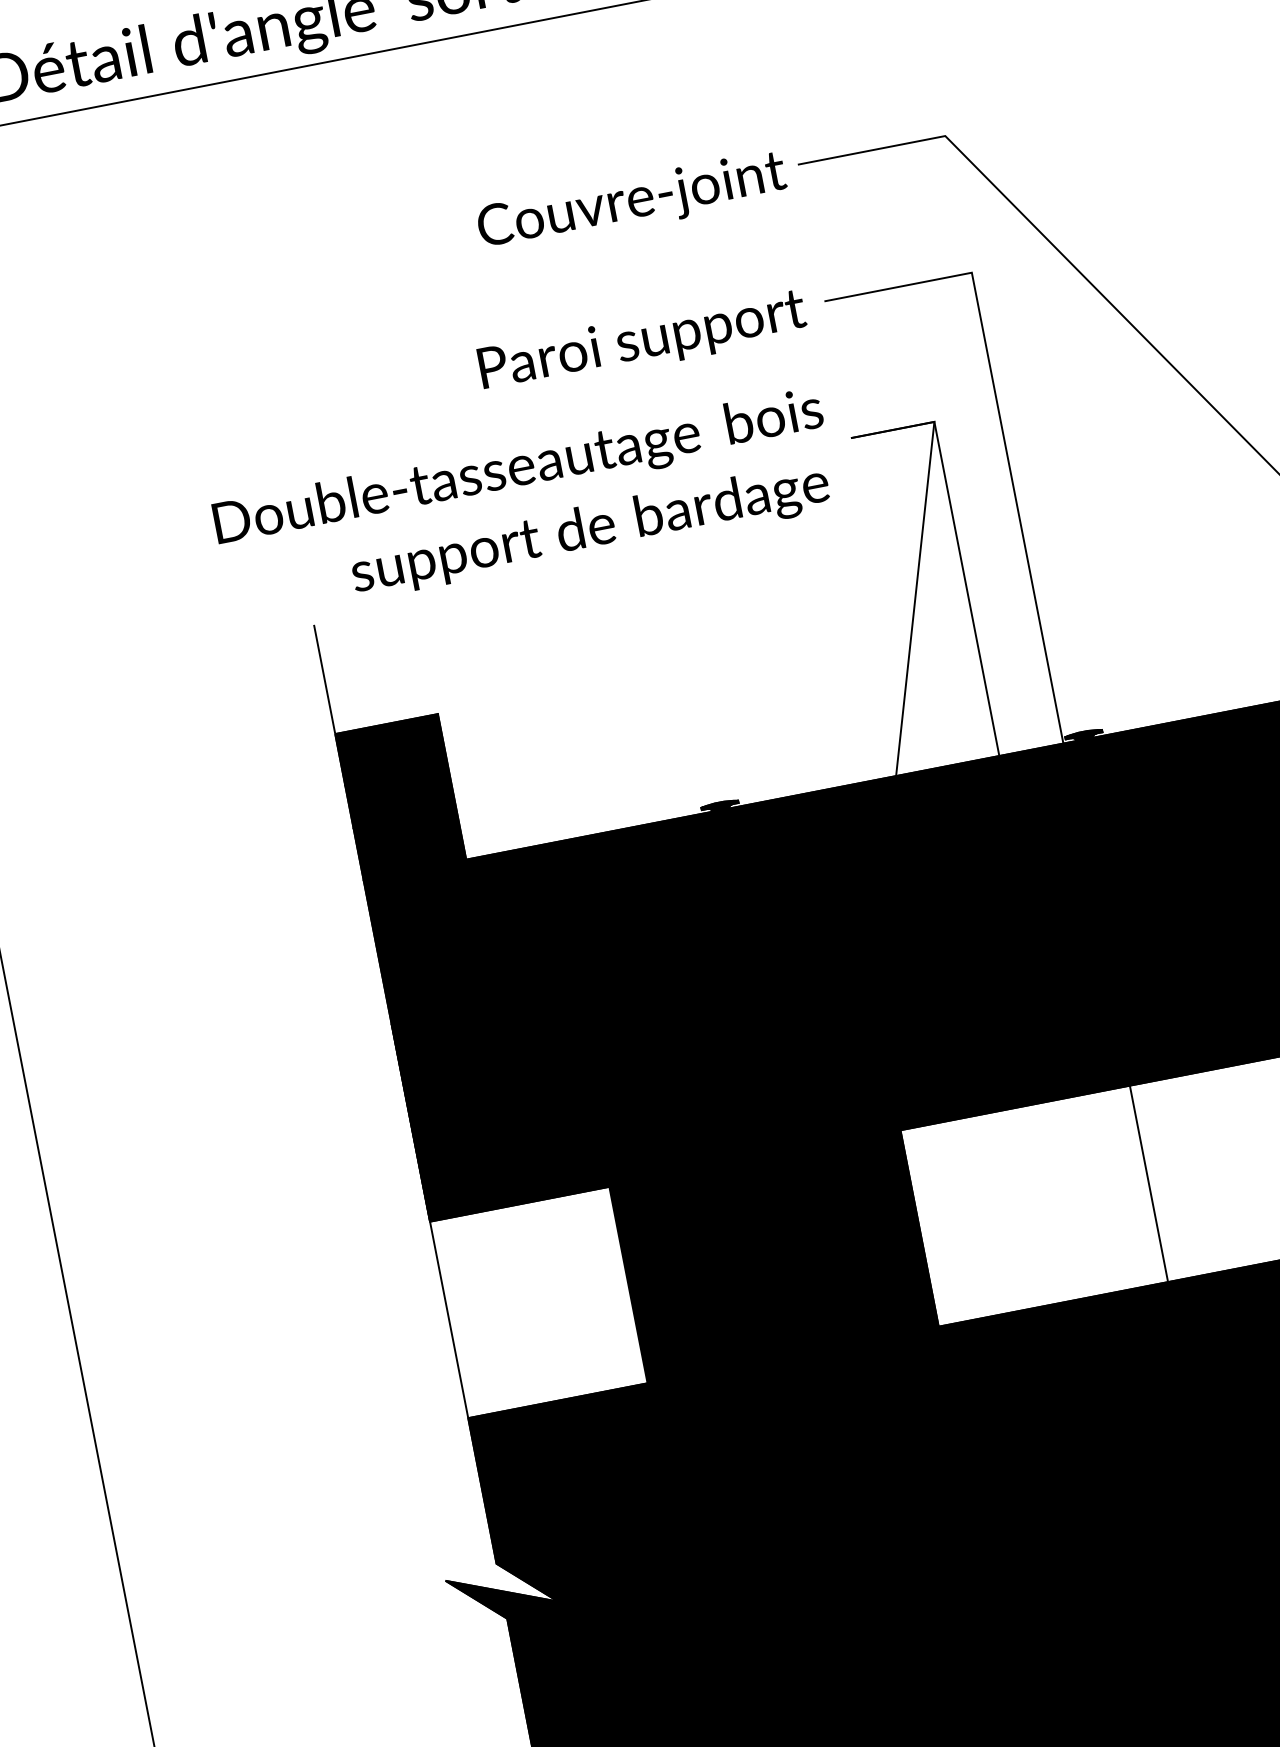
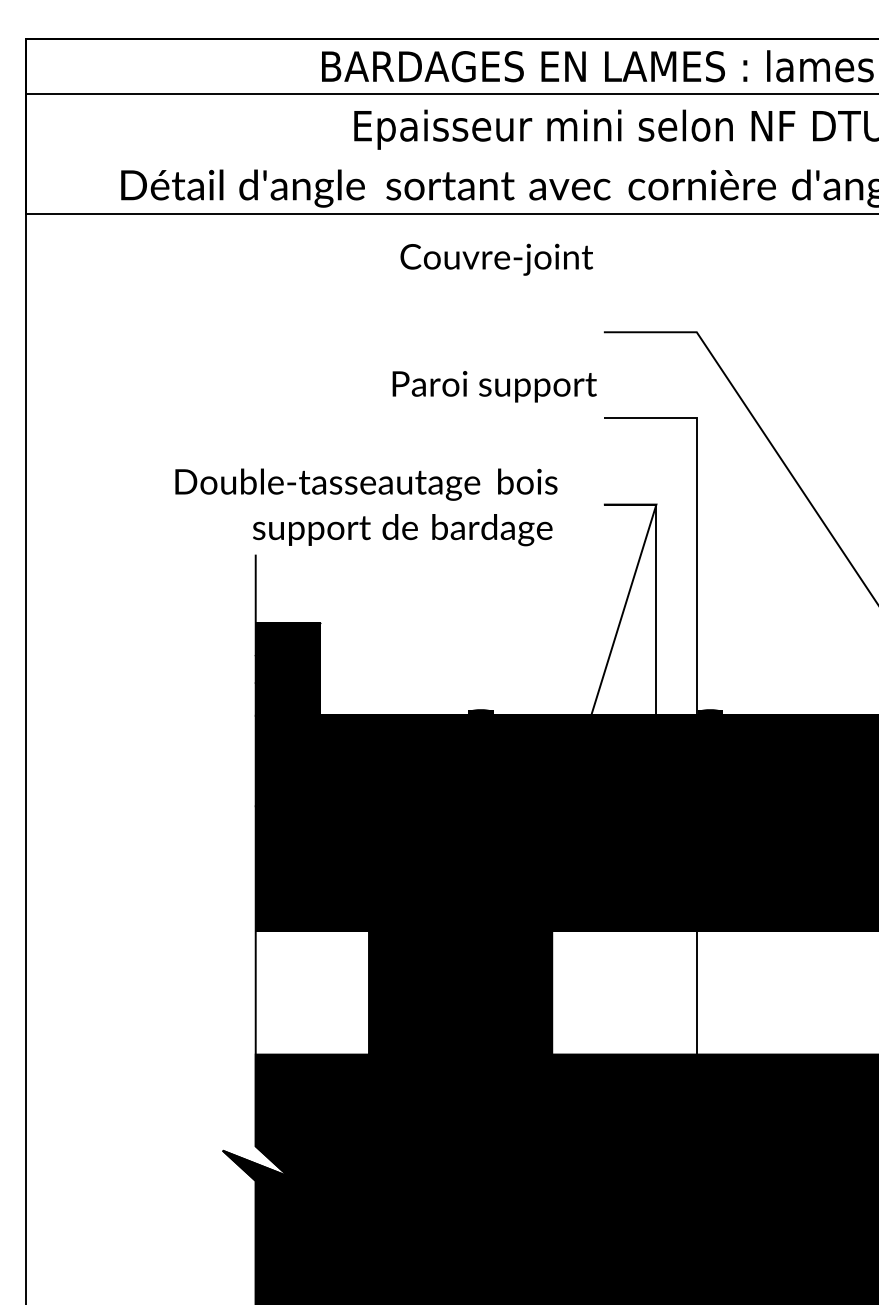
text: (631, 202) -> (496, 259), moved
text: (642, 341) -> (494, 386), moved
text: (526, 506) -> (366, 507), moved

